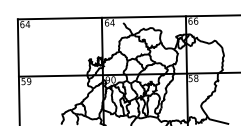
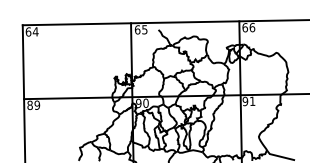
text: (112, 22) -> (144, 29), 64 -> 65
text: (193, 78) -> (248, 101), 58 -> 91
text: (23, 80) -> (29, 104), 59 -> 89

